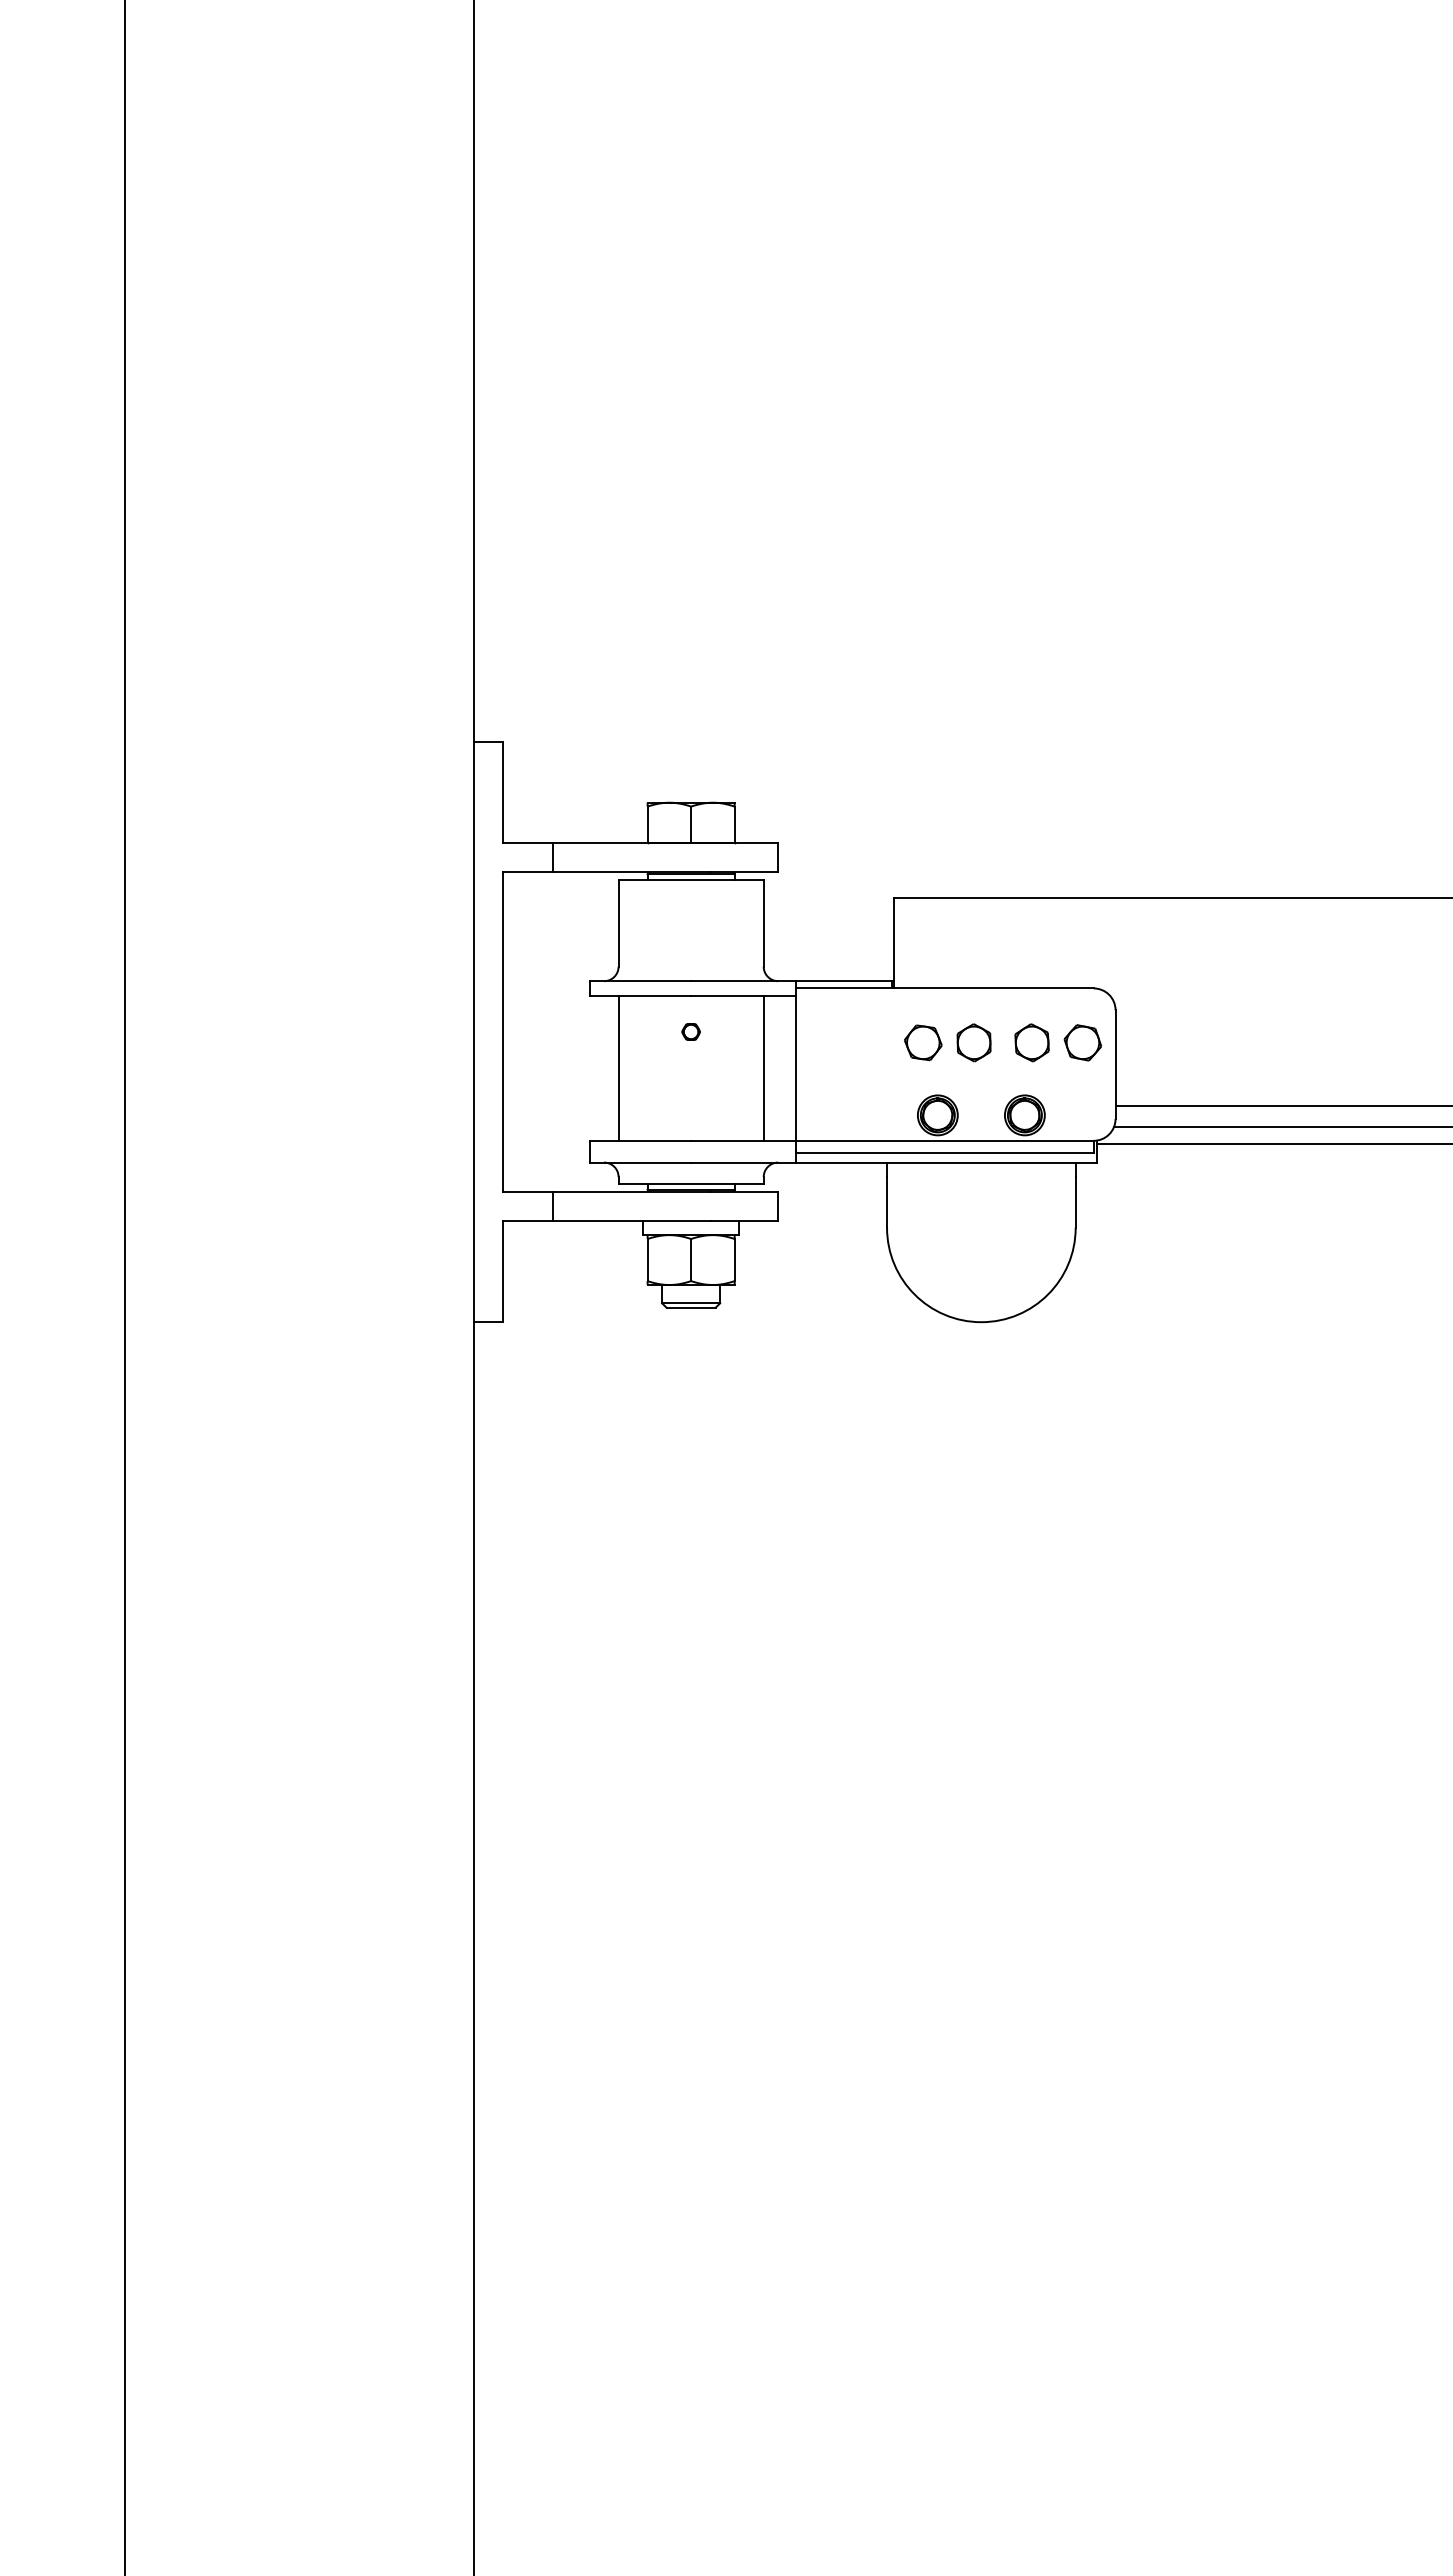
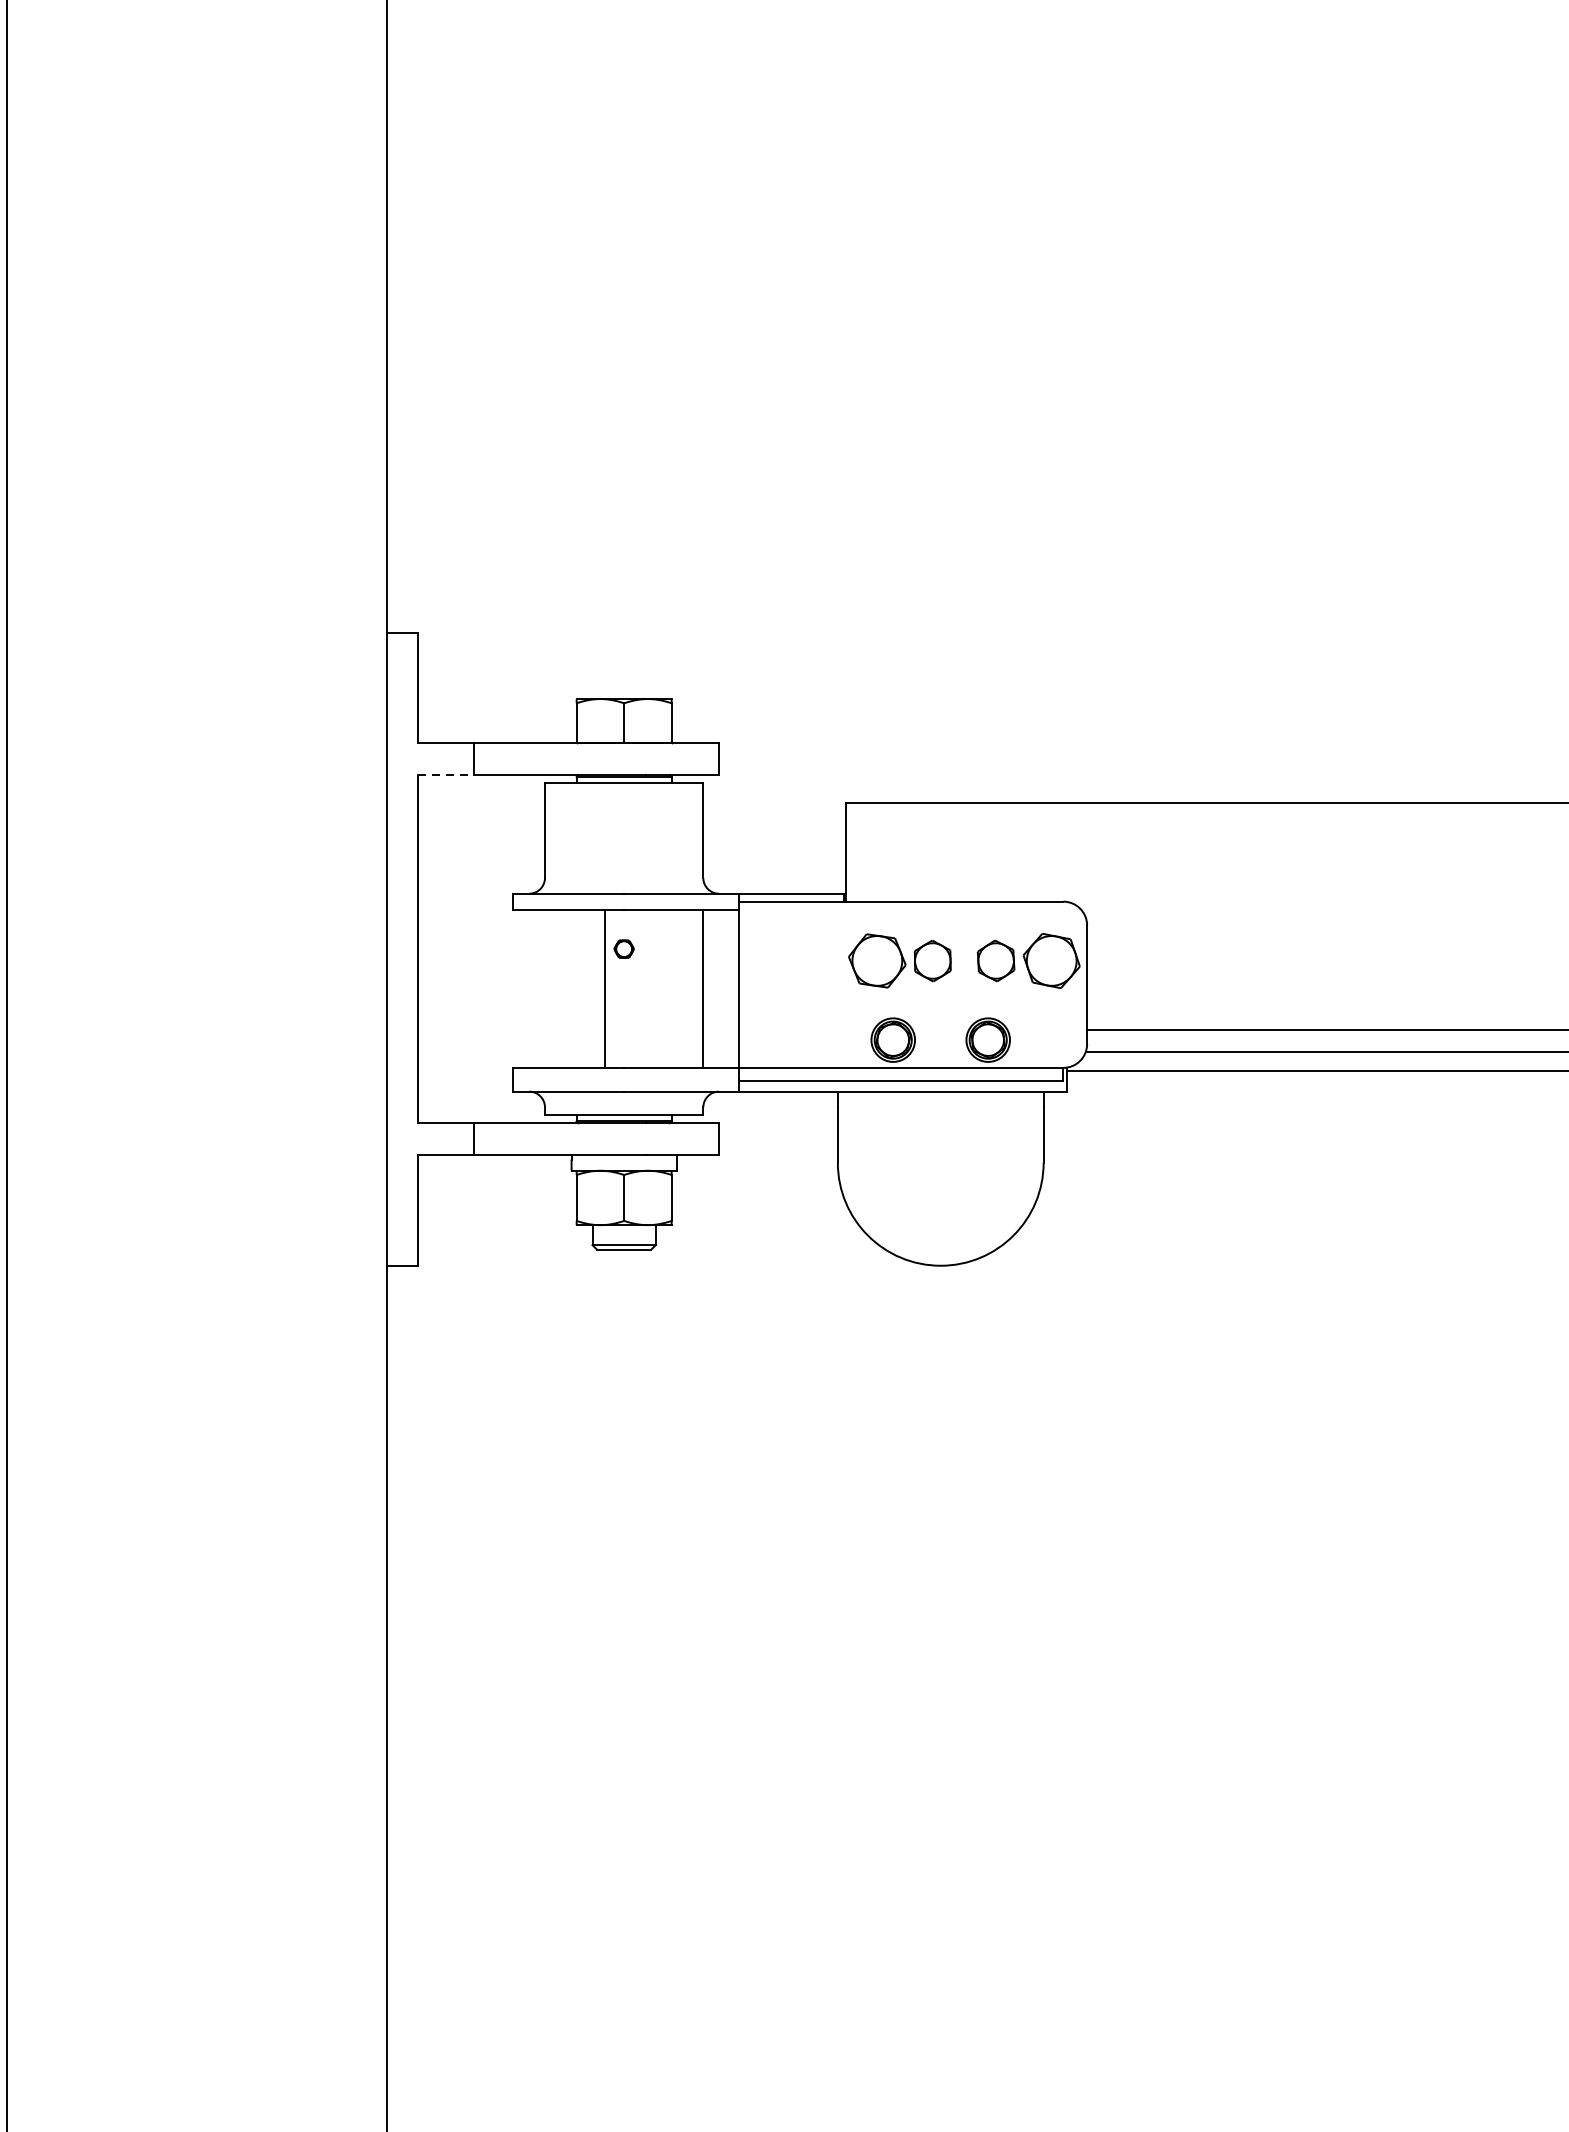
line: (528, 872) -> (446, 775), solid -> dashed
part: (923, 1042) -> (877, 960), size x1.4
part: (1082, 1042) -> (1051, 960), size x1.4
line: (618, 1067) -> (604, 987), moved

